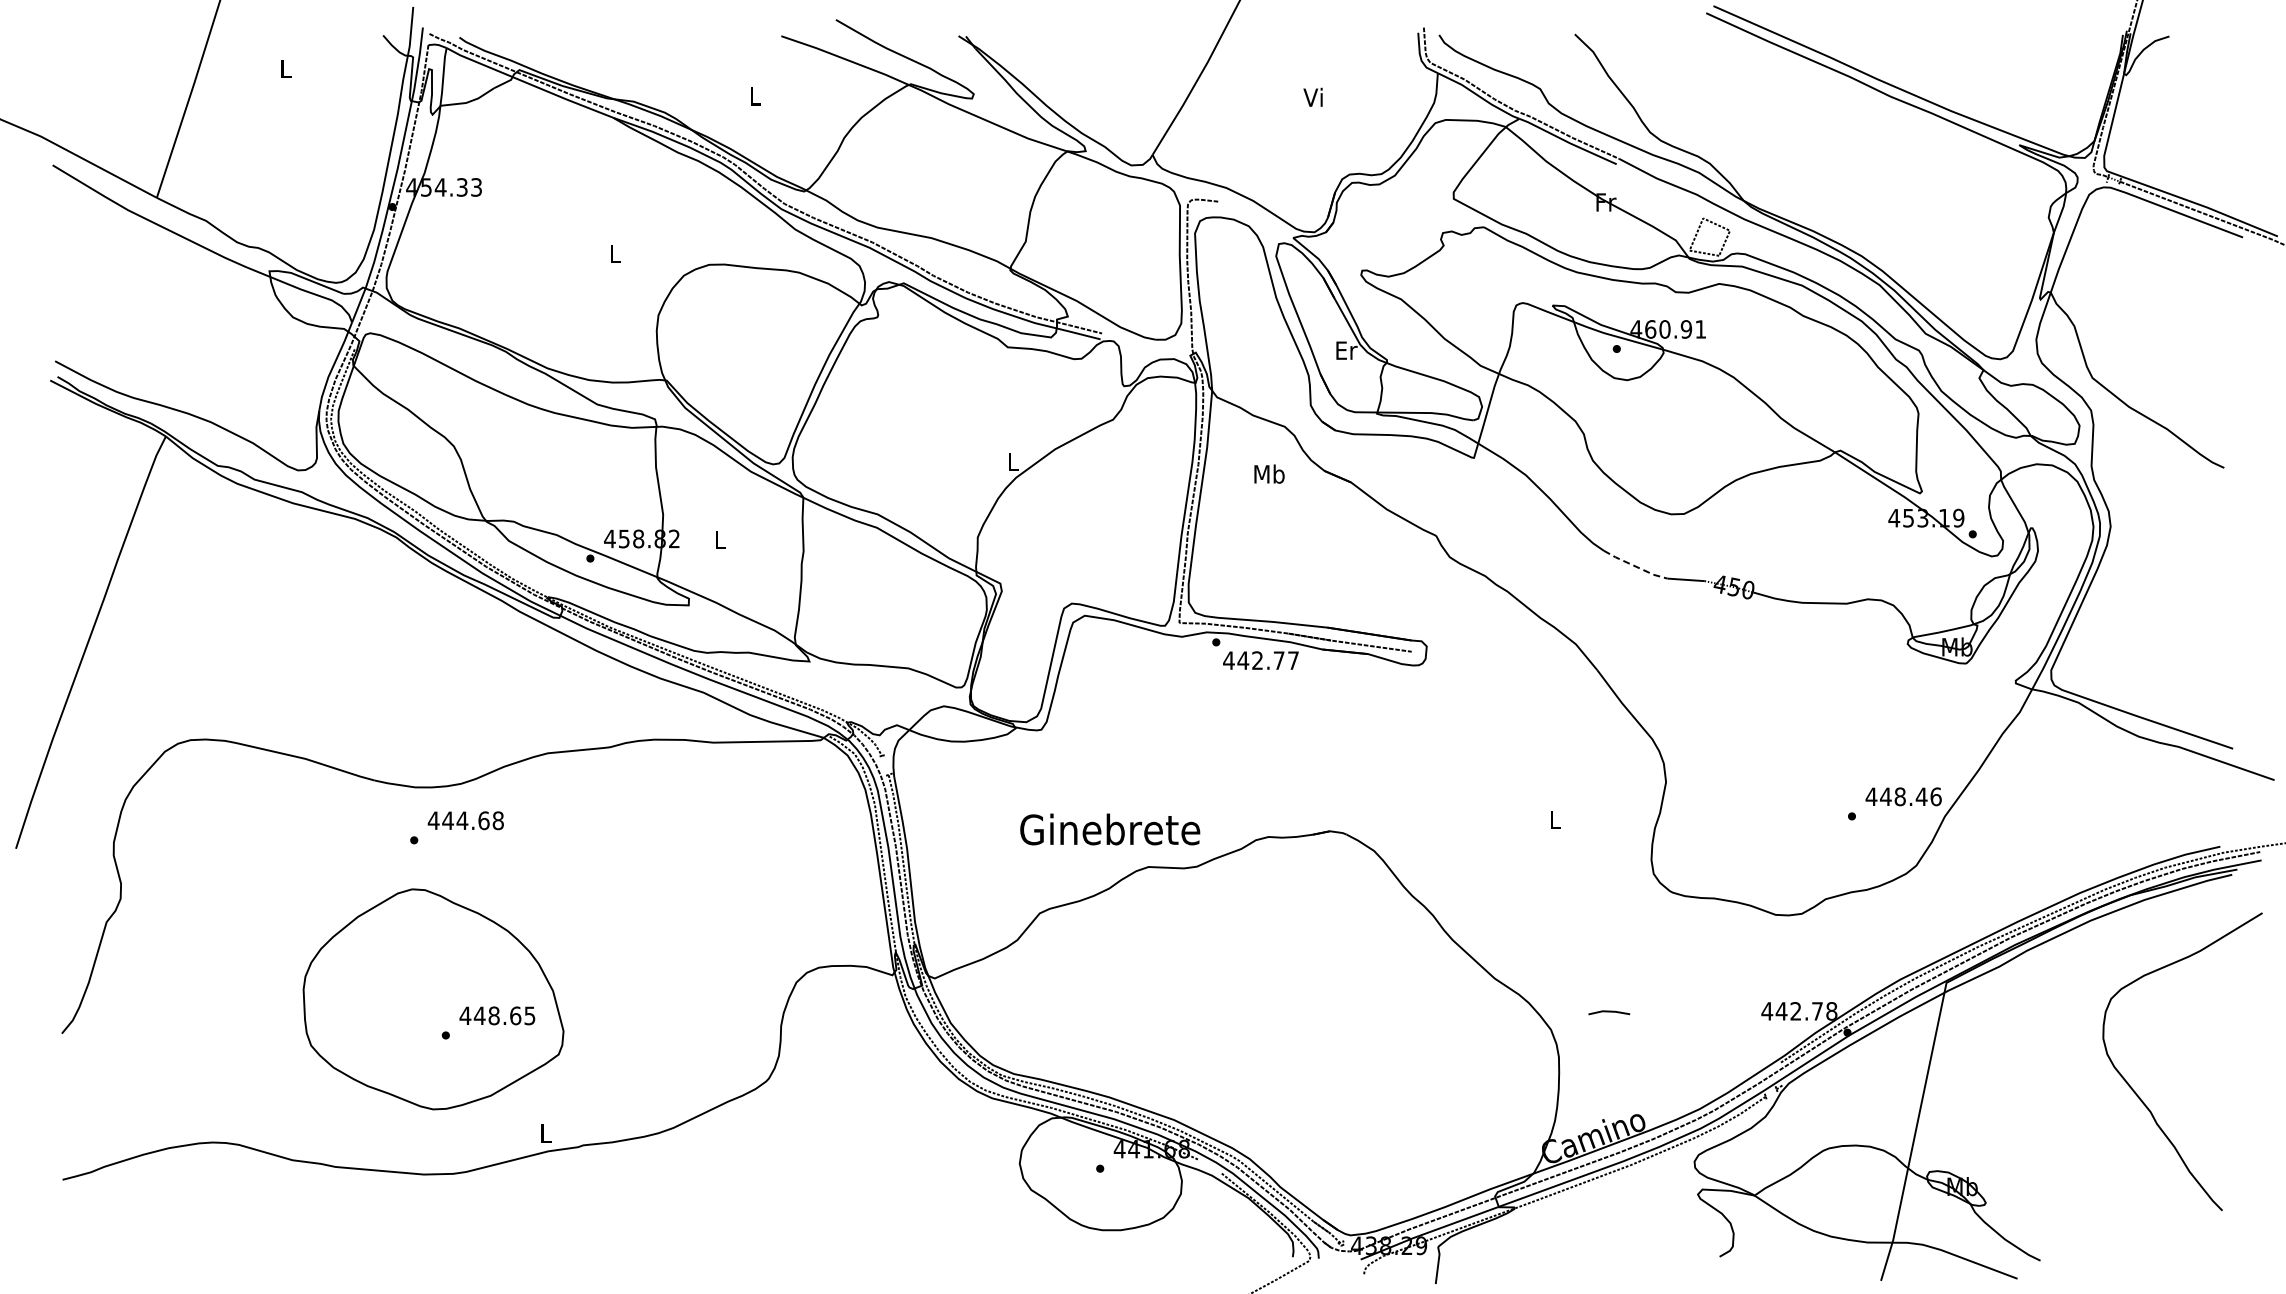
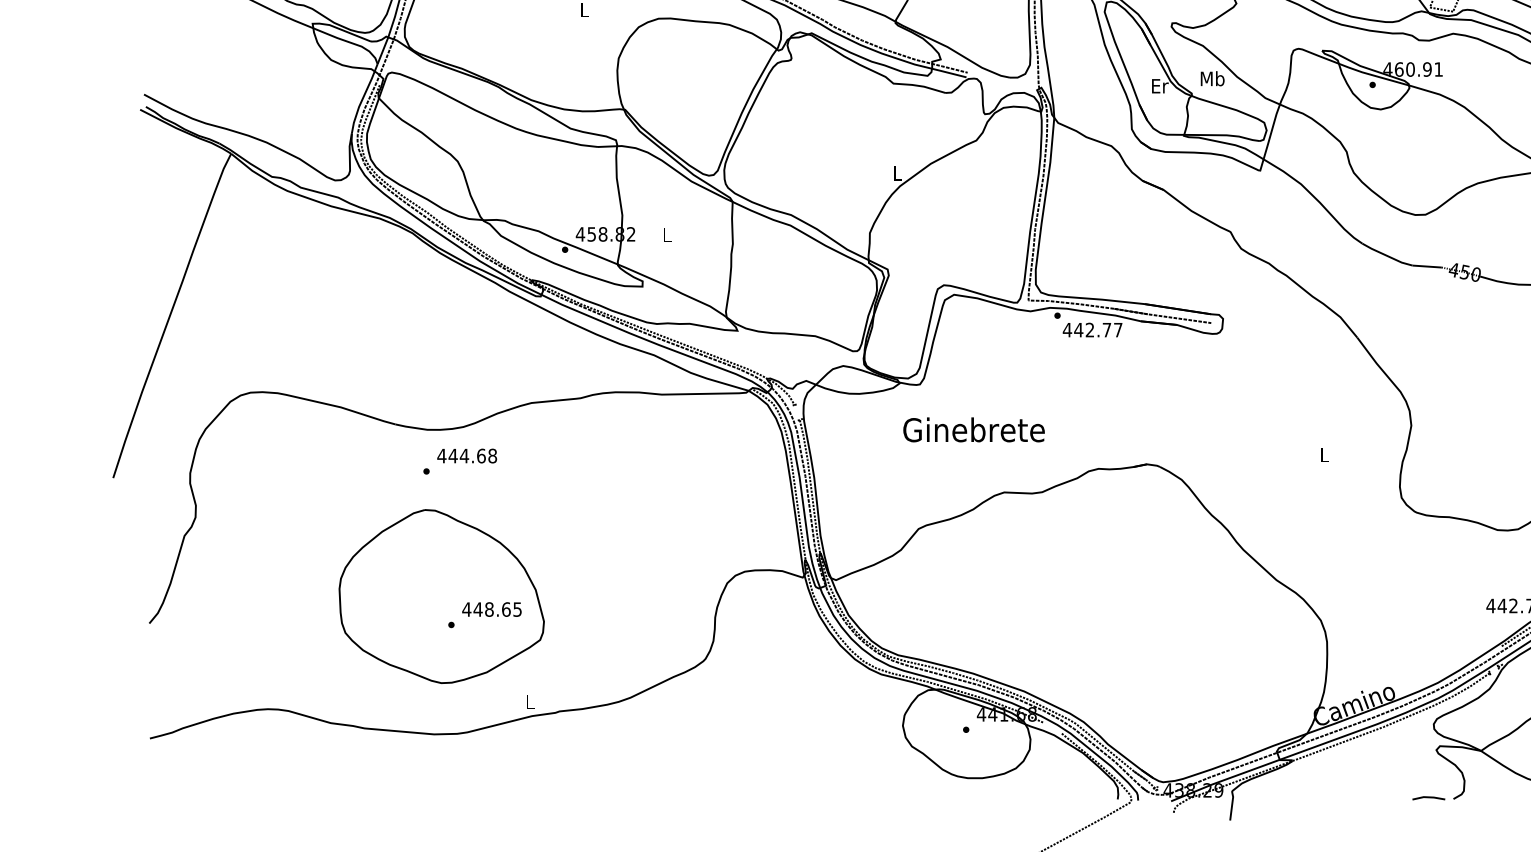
text: (1269, 473) -> (1212, 78), moved
line: (1635, 566) -> (1387, 256), dashed -> solid
text: (1110, 829) -> (974, 429), moved
line: (1609, 1012) -> (1429, 798), moved

